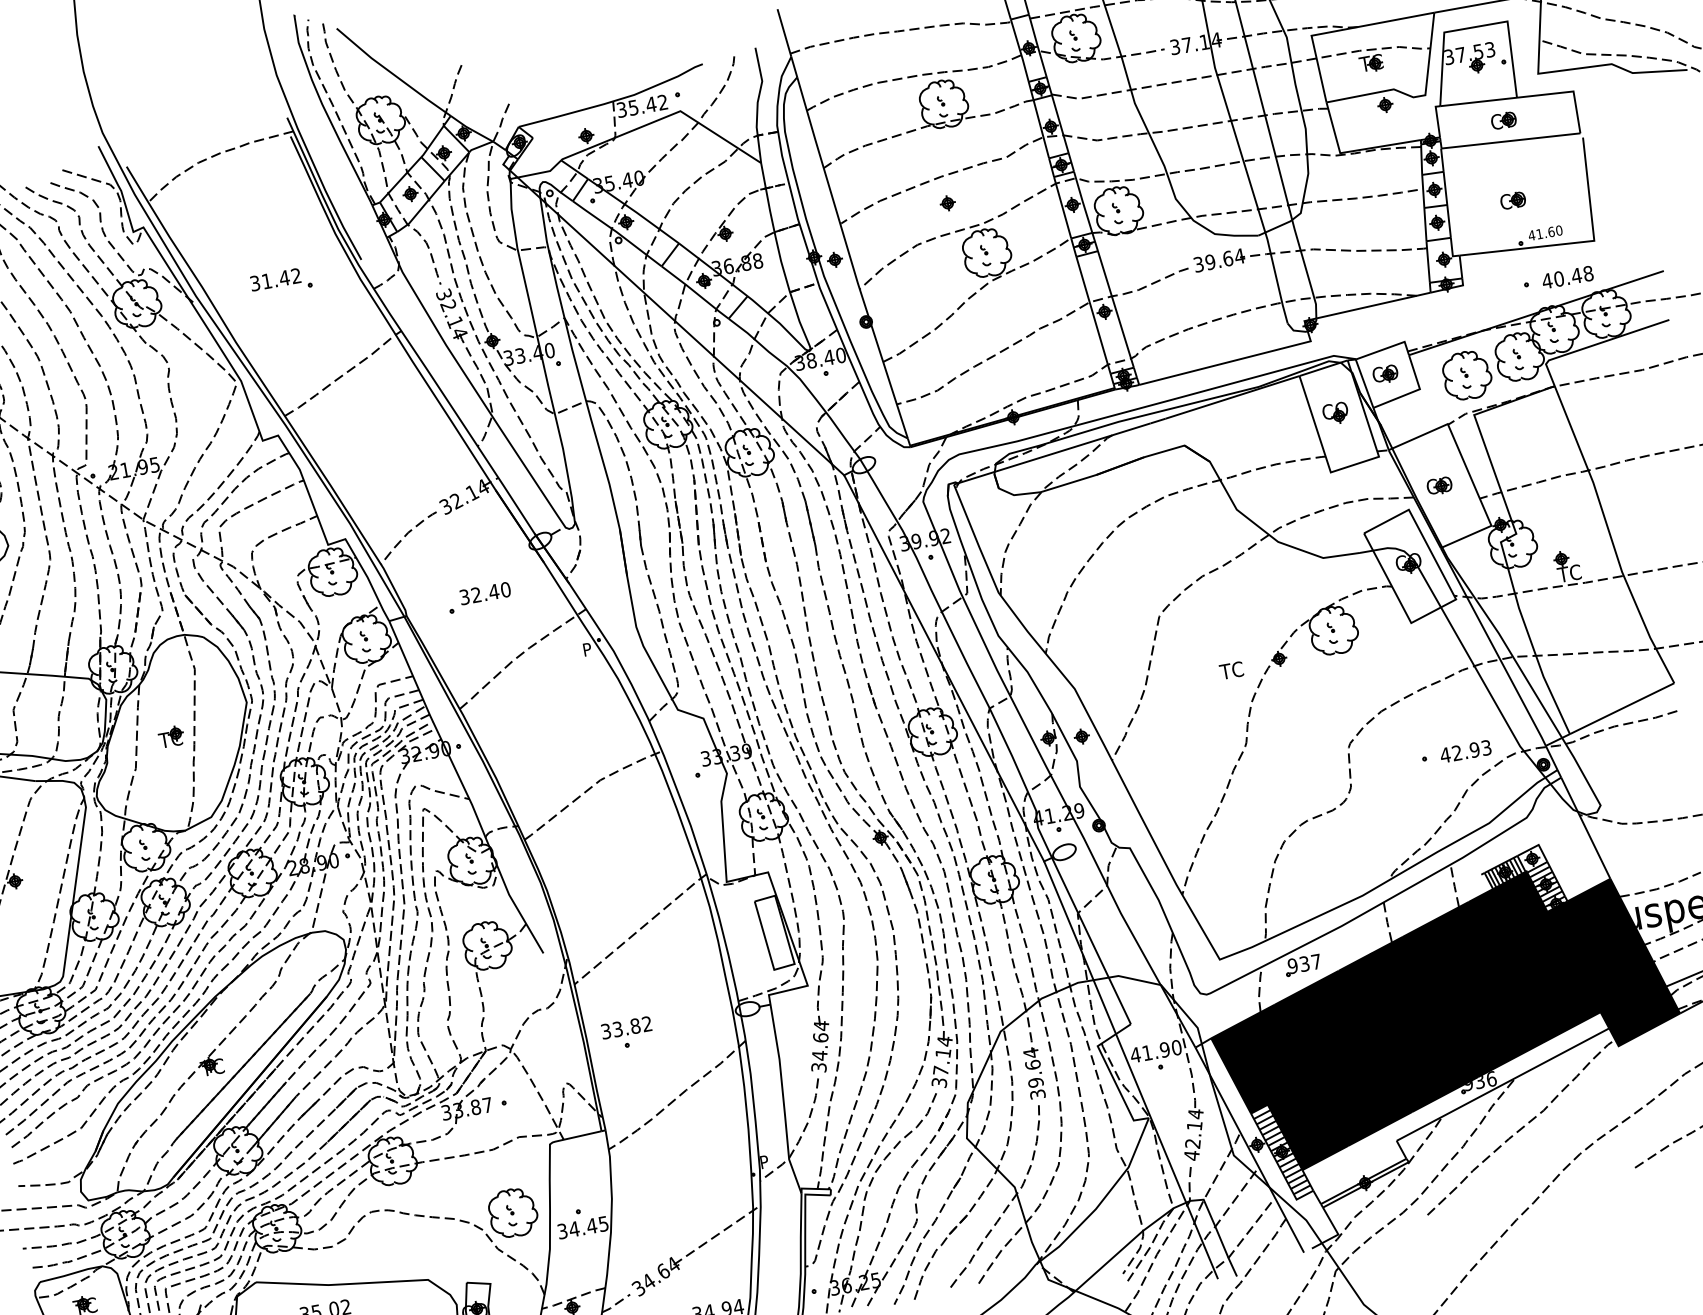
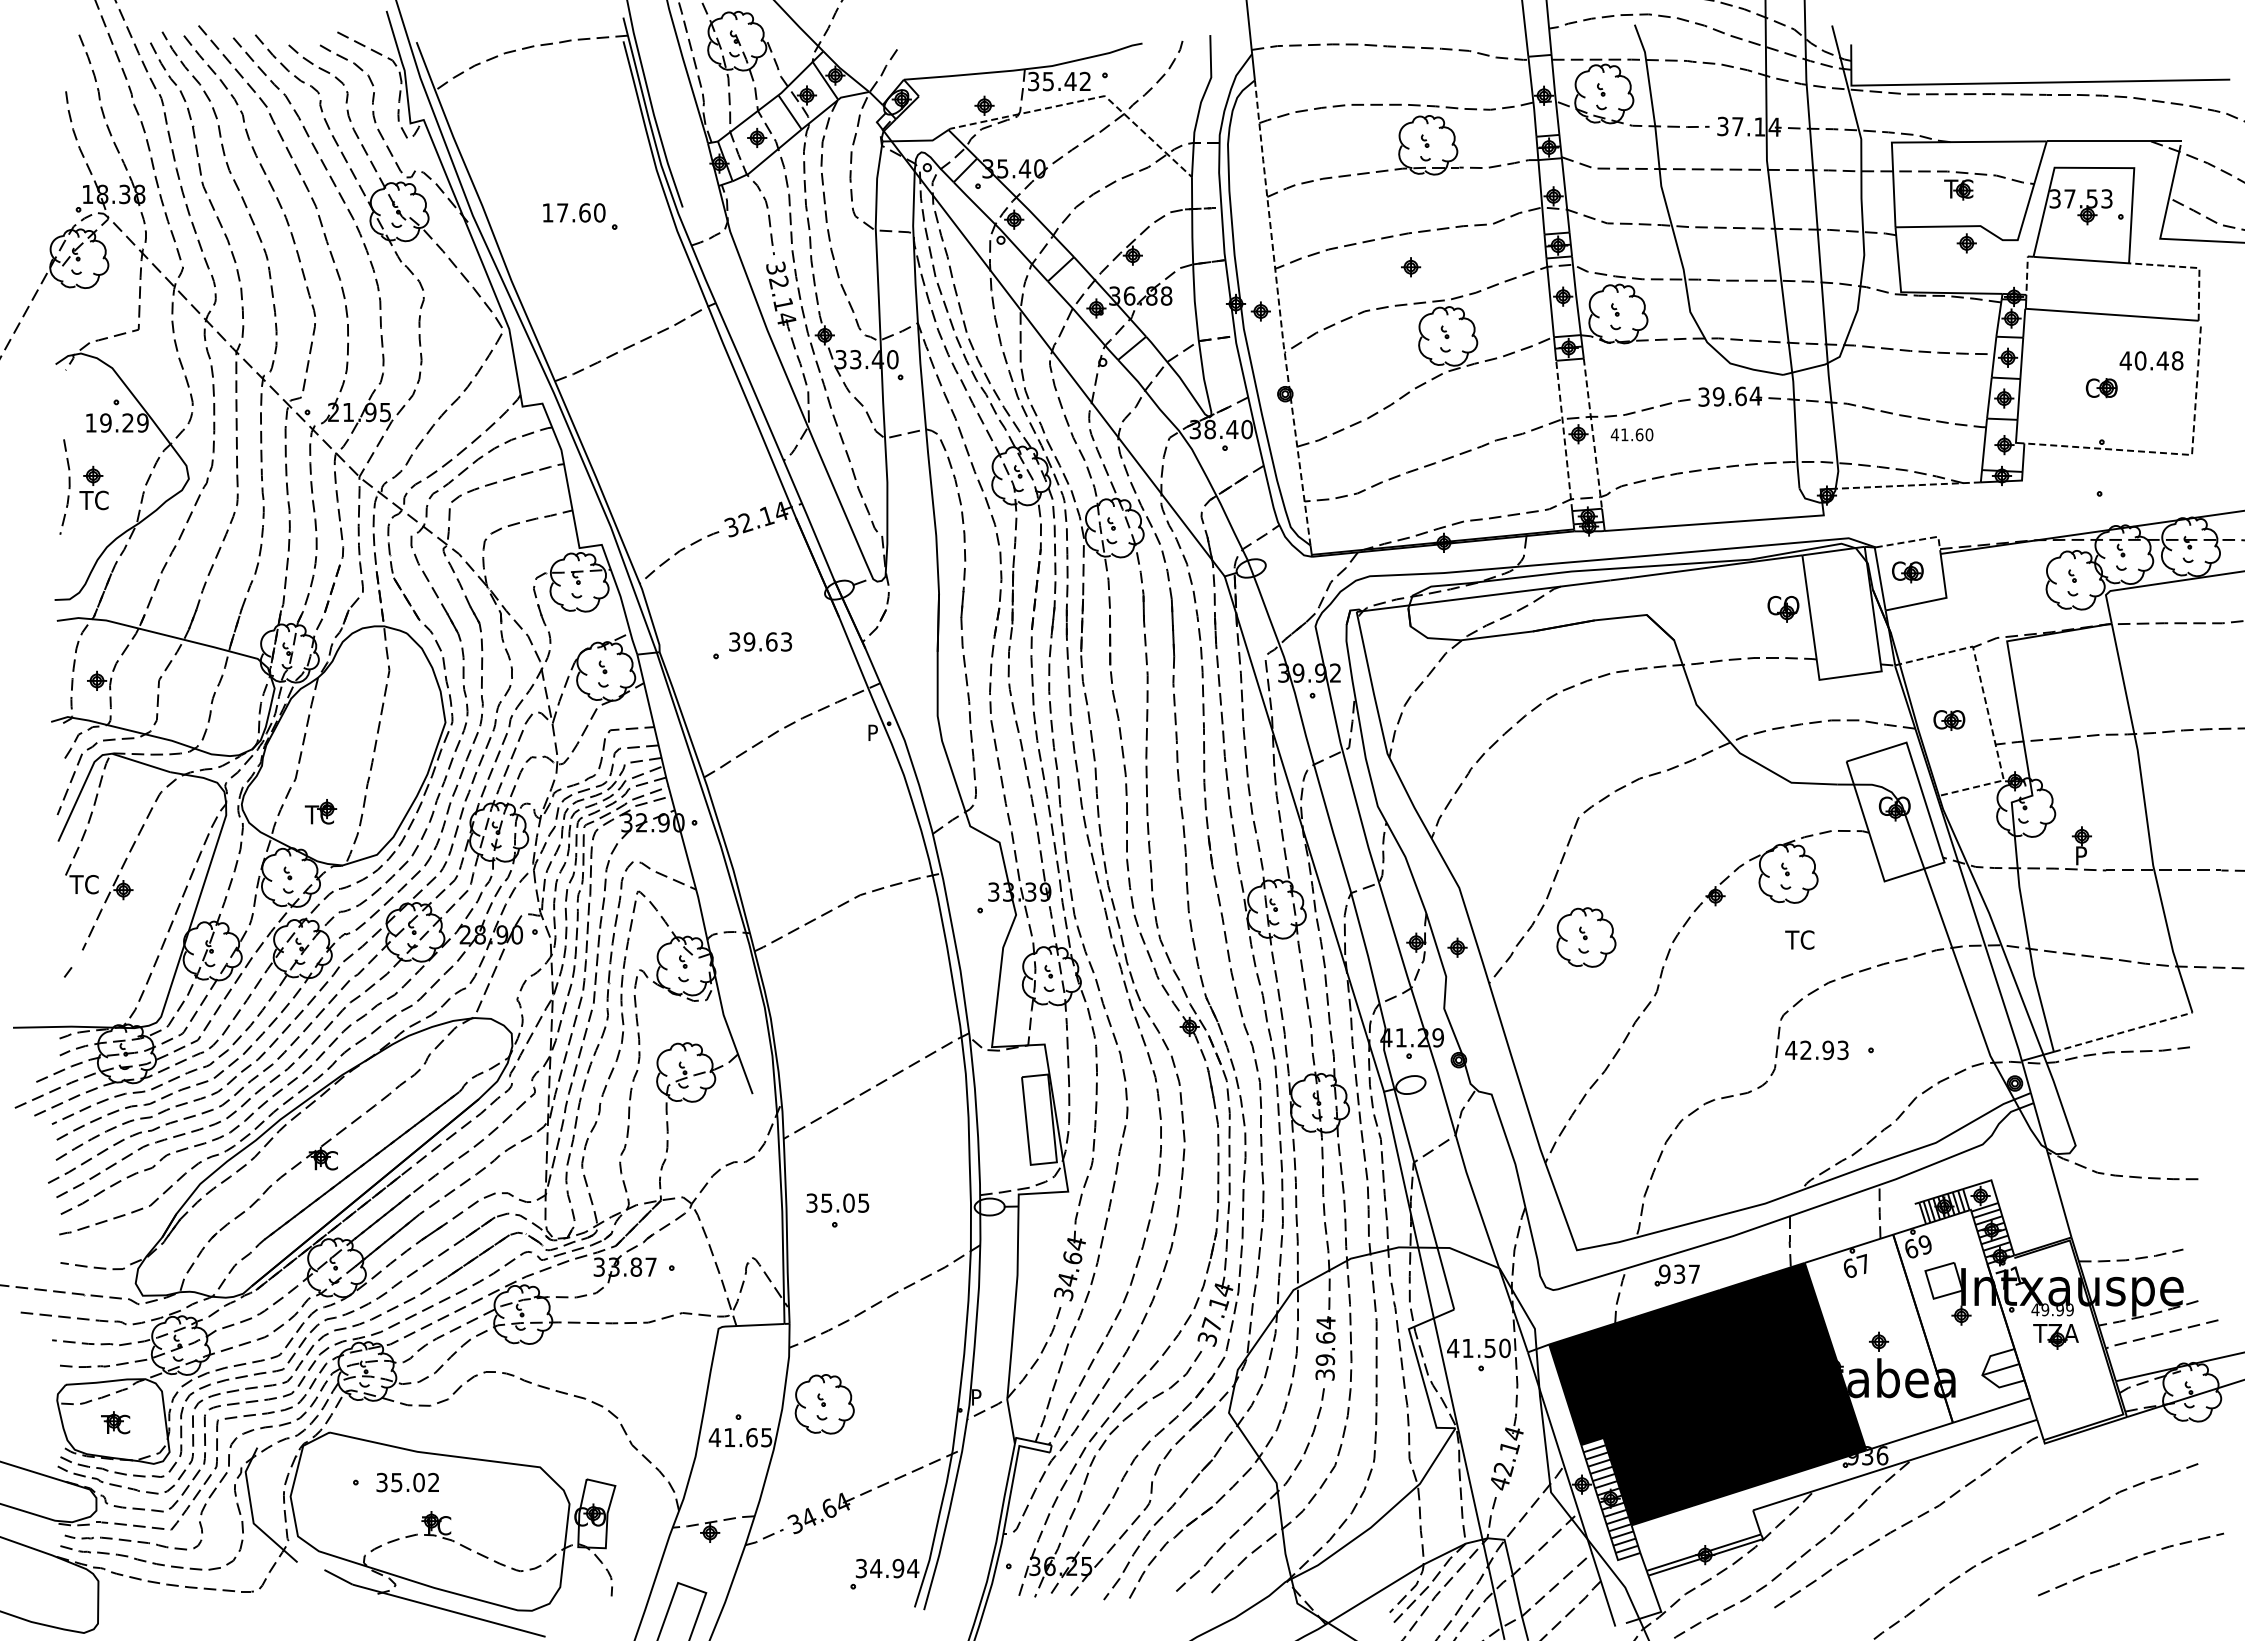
line: (1566, 92) -> (2190, 267), solid -> dashed
line: (664, 117) -> (1084, 100), solid -> dashed
line: (1437, 119) -> (2027, 272), solid -> dashed
part: (1503, 120) -> (2107, 288), removed
text: (1544, 232) -> (1631, 434), moved
line: (1578, 242) -> (2172, 453), solid -> dashed
line: (850, 258) -> (1280, 313), solid -> dashed
text: (1567, 277) -> (2151, 360), moved
text: (275, 279) -> (573, 212), 31.42 -> 17.60
line: (1373, 305) -> (1908, 485), solid -> dashed
line: (1115, 309) -> (1592, 433), solid -> dashed
line: (1093, 314) -> (1564, 435), solid -> dashed
line: (1387, 347) -> (1916, 540), solid -> dashed
part: (1467, 375) -> (1586, 937), moved
part: (1335, 413) -> (1783, 609), moved
line: (1468, 471) -> (1987, 708), solid -> dashed
text: (1568, 573) -> (2087, 855), TC -> P
text: (490, 592) -> (767, 641), 32.40 -> 39.63
text: (1231, 670) -> (1799, 939), moved
line: (1622, 708) -> (2123, 1032), solid -> dashed
part: (170, 736) -> (320, 811), moved
text: (1465, 751) -> (1816, 1050), moved
fill: (1539, 967) -> (1965, 1329), removed
text: (632, 1026) -> (845, 1202), 33.82 -> 35.05
text: (1164, 1049) -> (1489, 1347), 41.90 -> 41.50
part: (513, 1213) -> (824, 1404), moved
text: (577, 1228) -> (733, 1437), 34.45 -> 41.65

